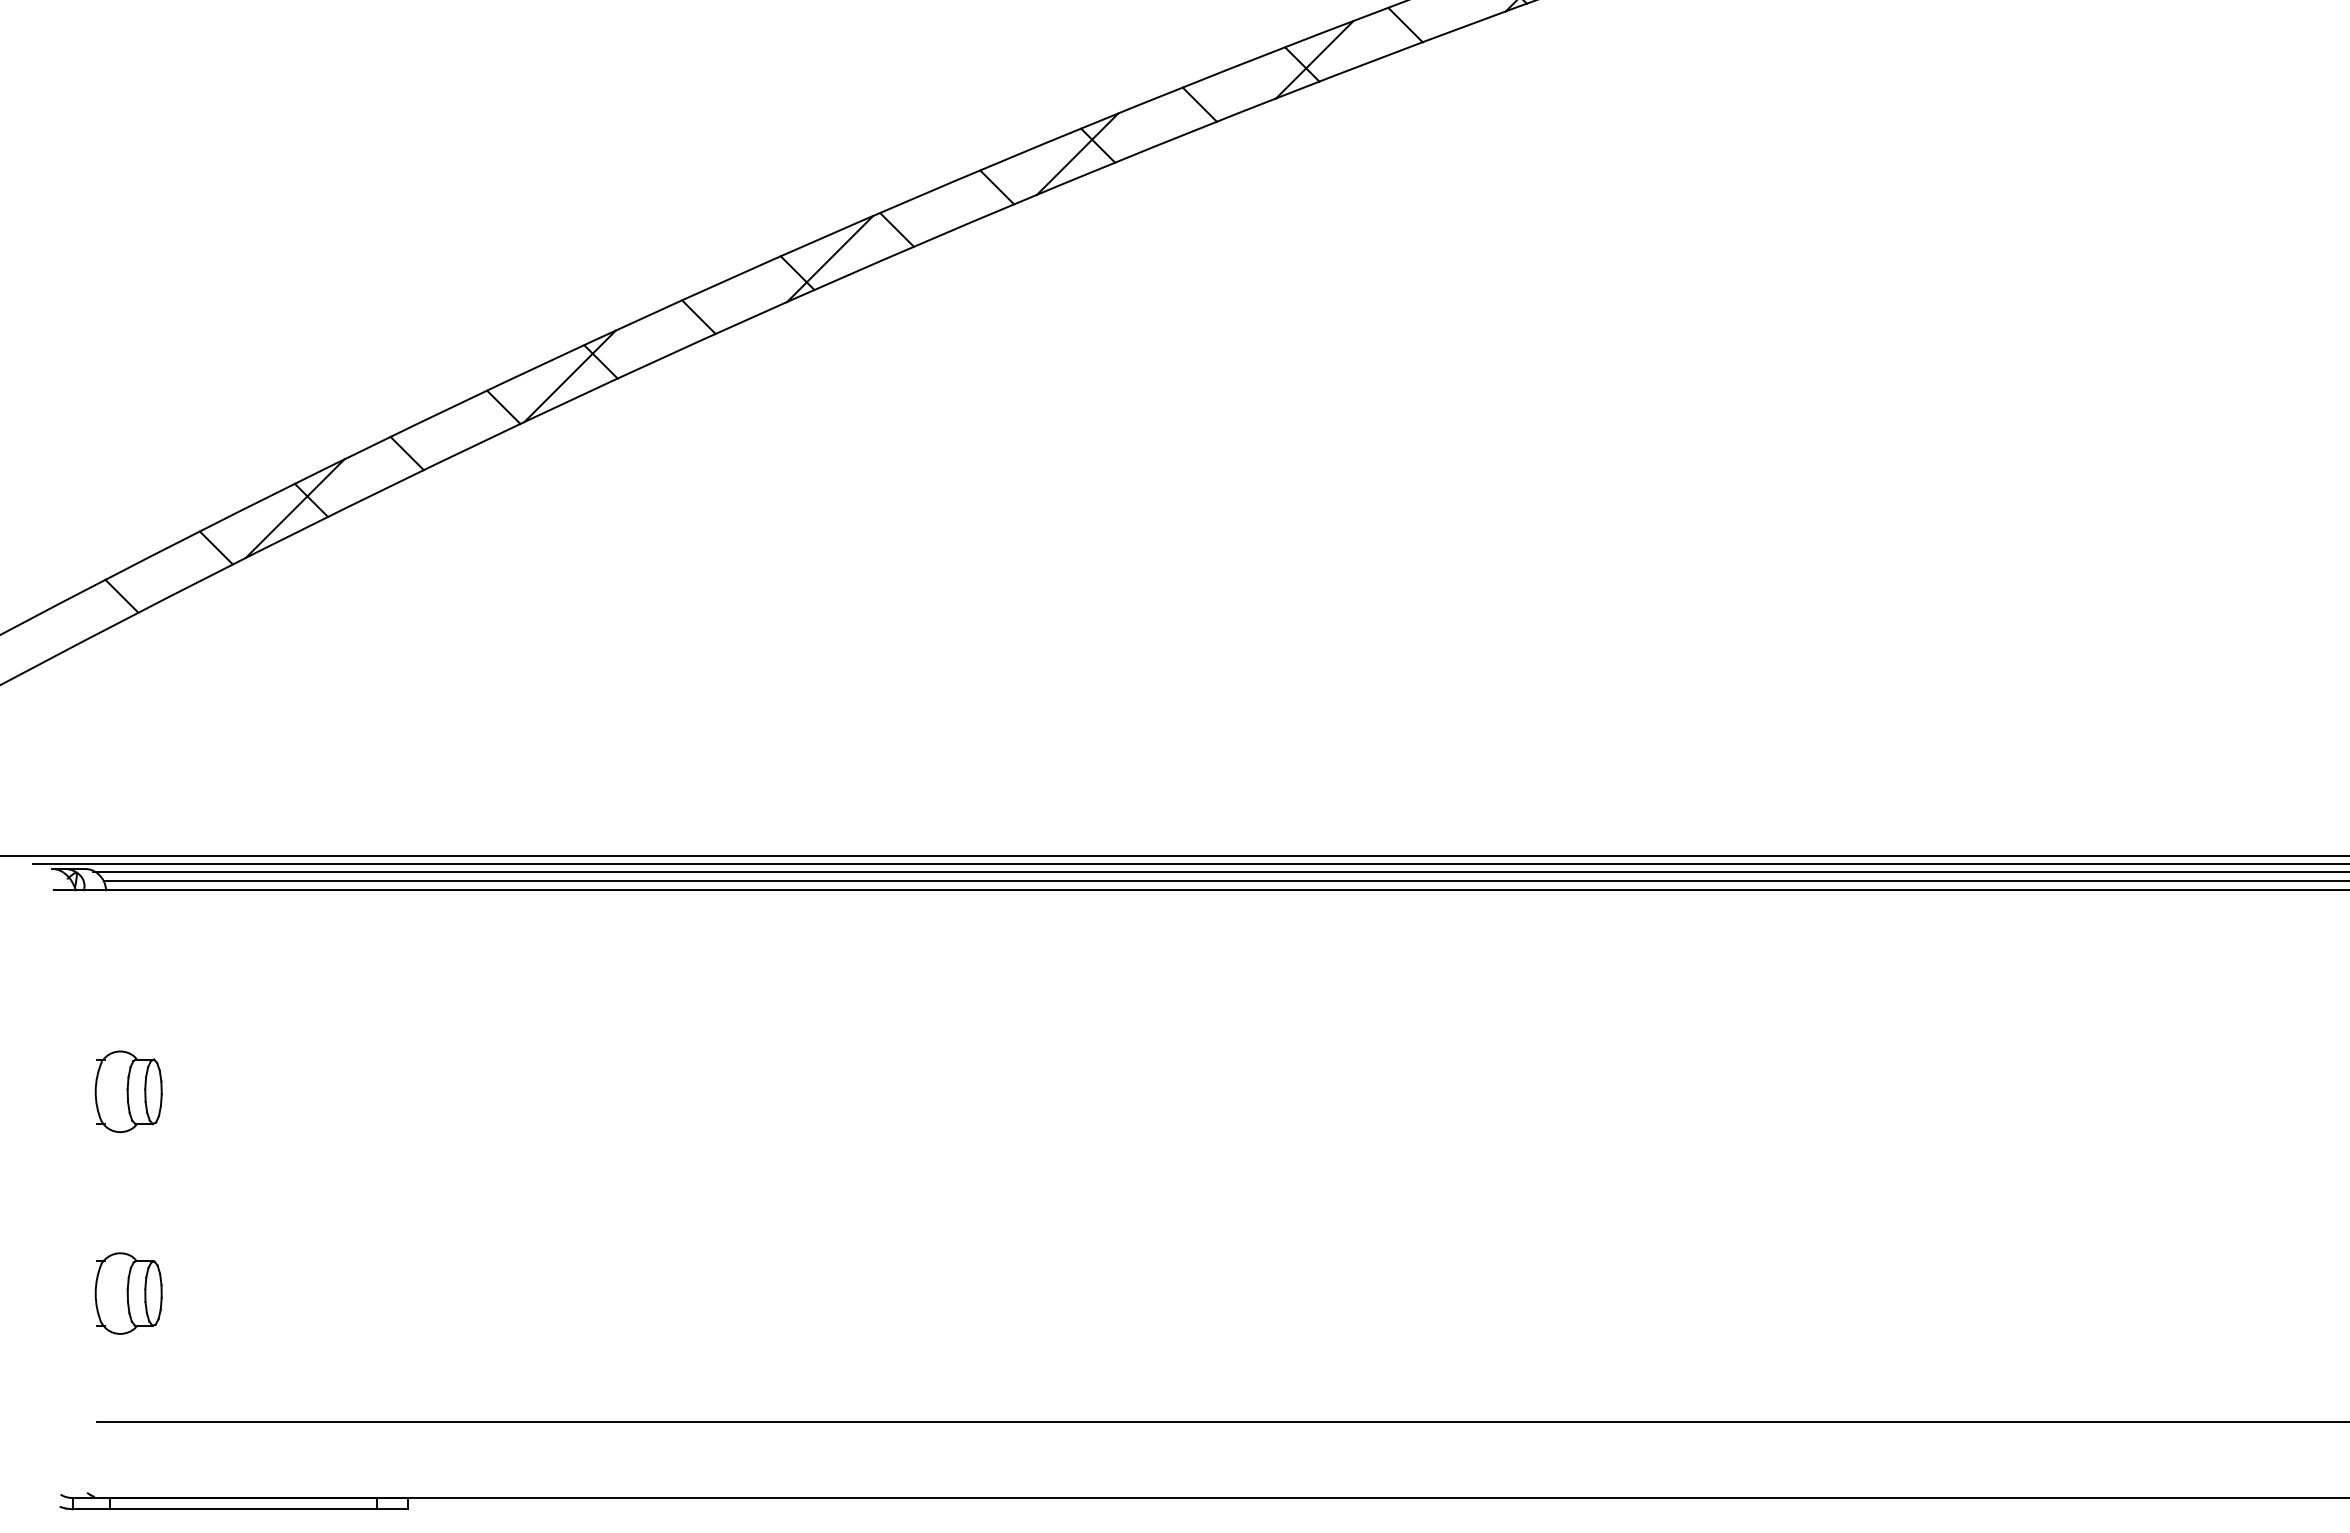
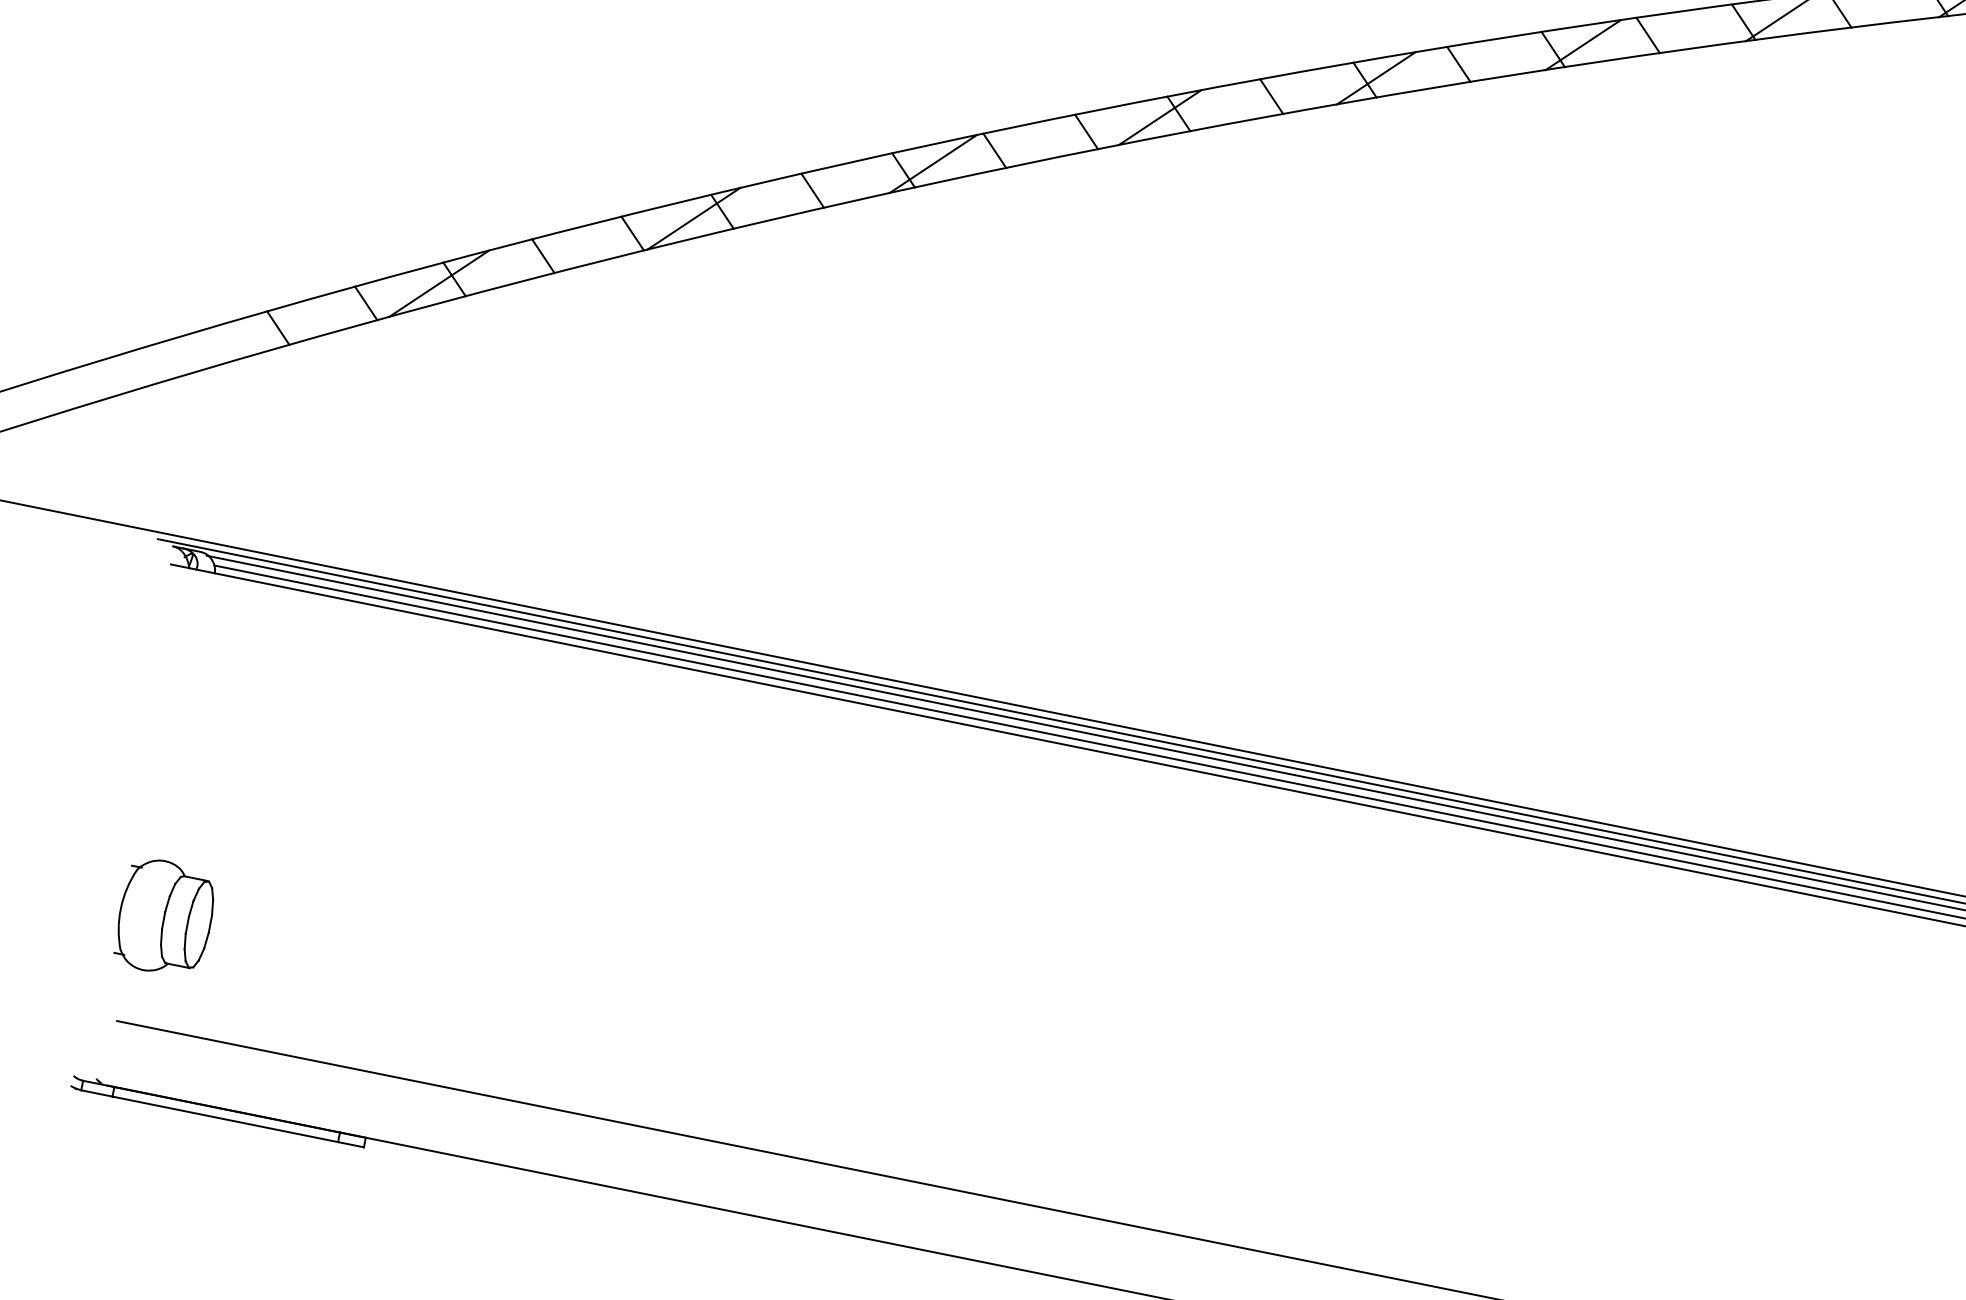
part: (128, 1091) -> (199, 747), removed
part: (128, 1293) -> (165, 917), size x1.6

